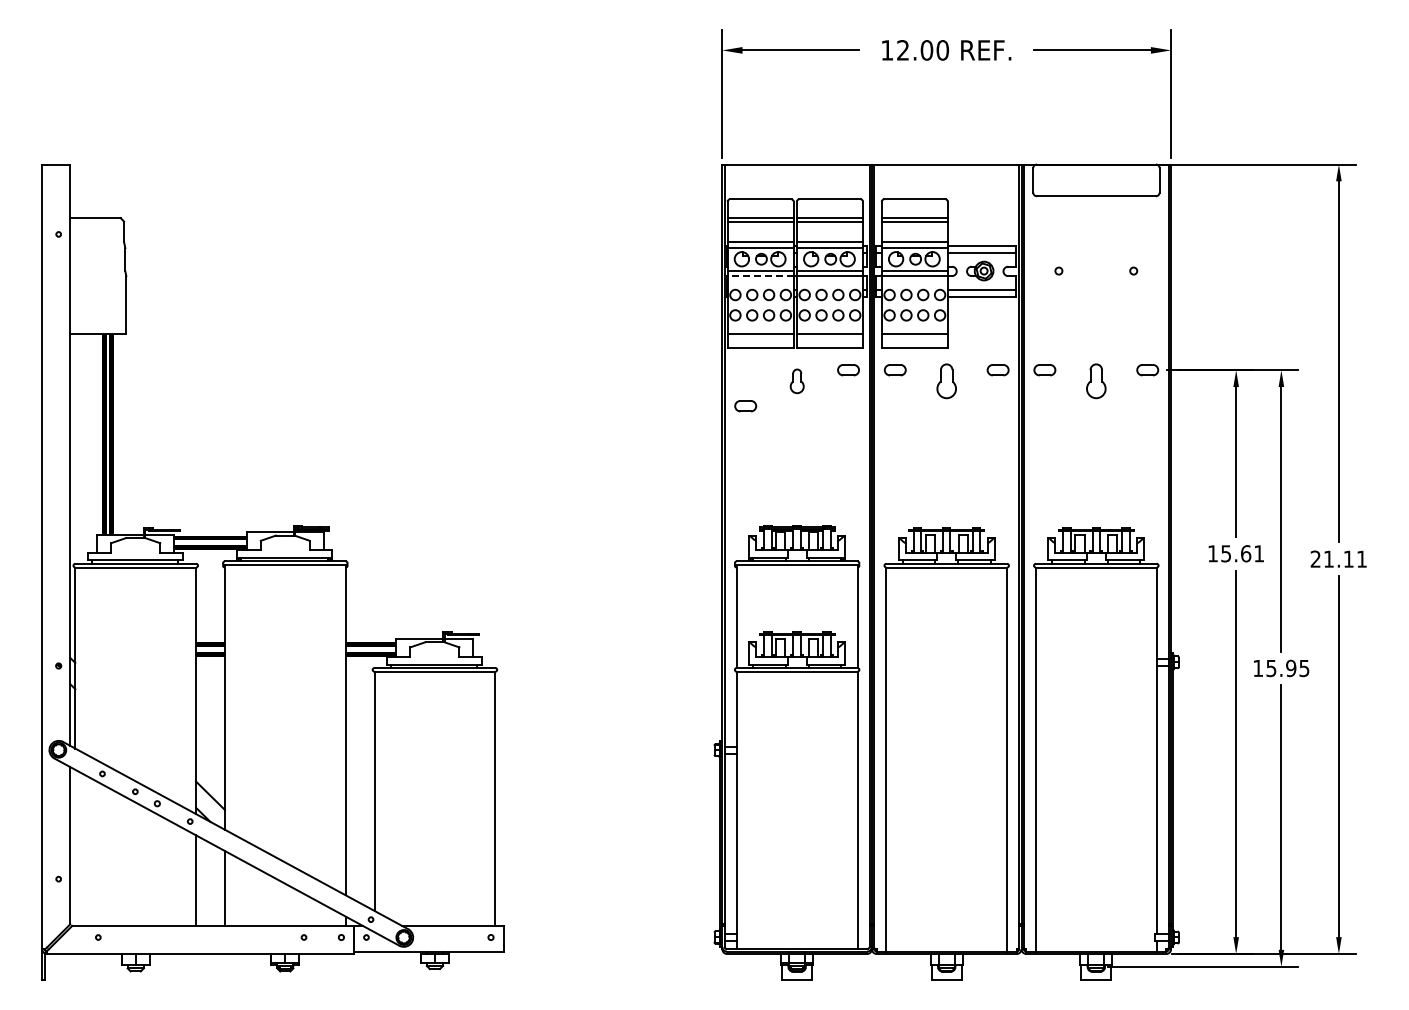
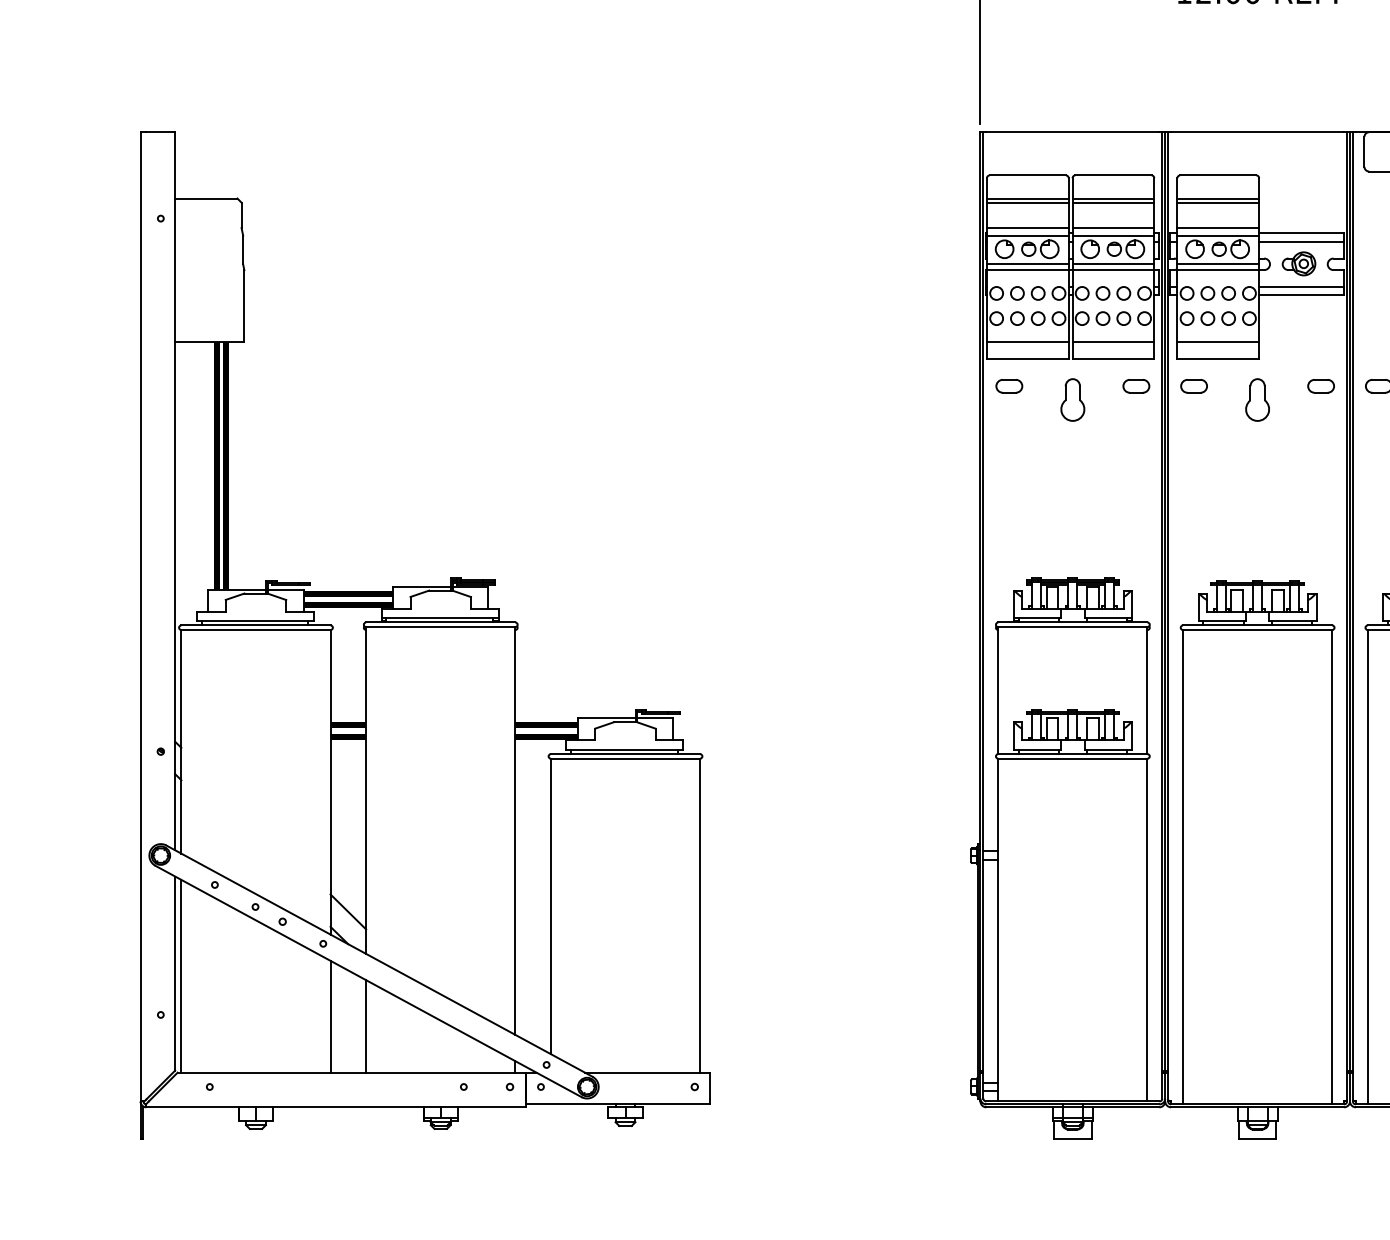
line: (760, 276) -> (1027, 270), dashed -> solid
part: (797, 381) -> (1073, 400), size x1.43
part: (745, 406) -> (1009, 386), moved
line: (75, 847) -> (181, 975), added

